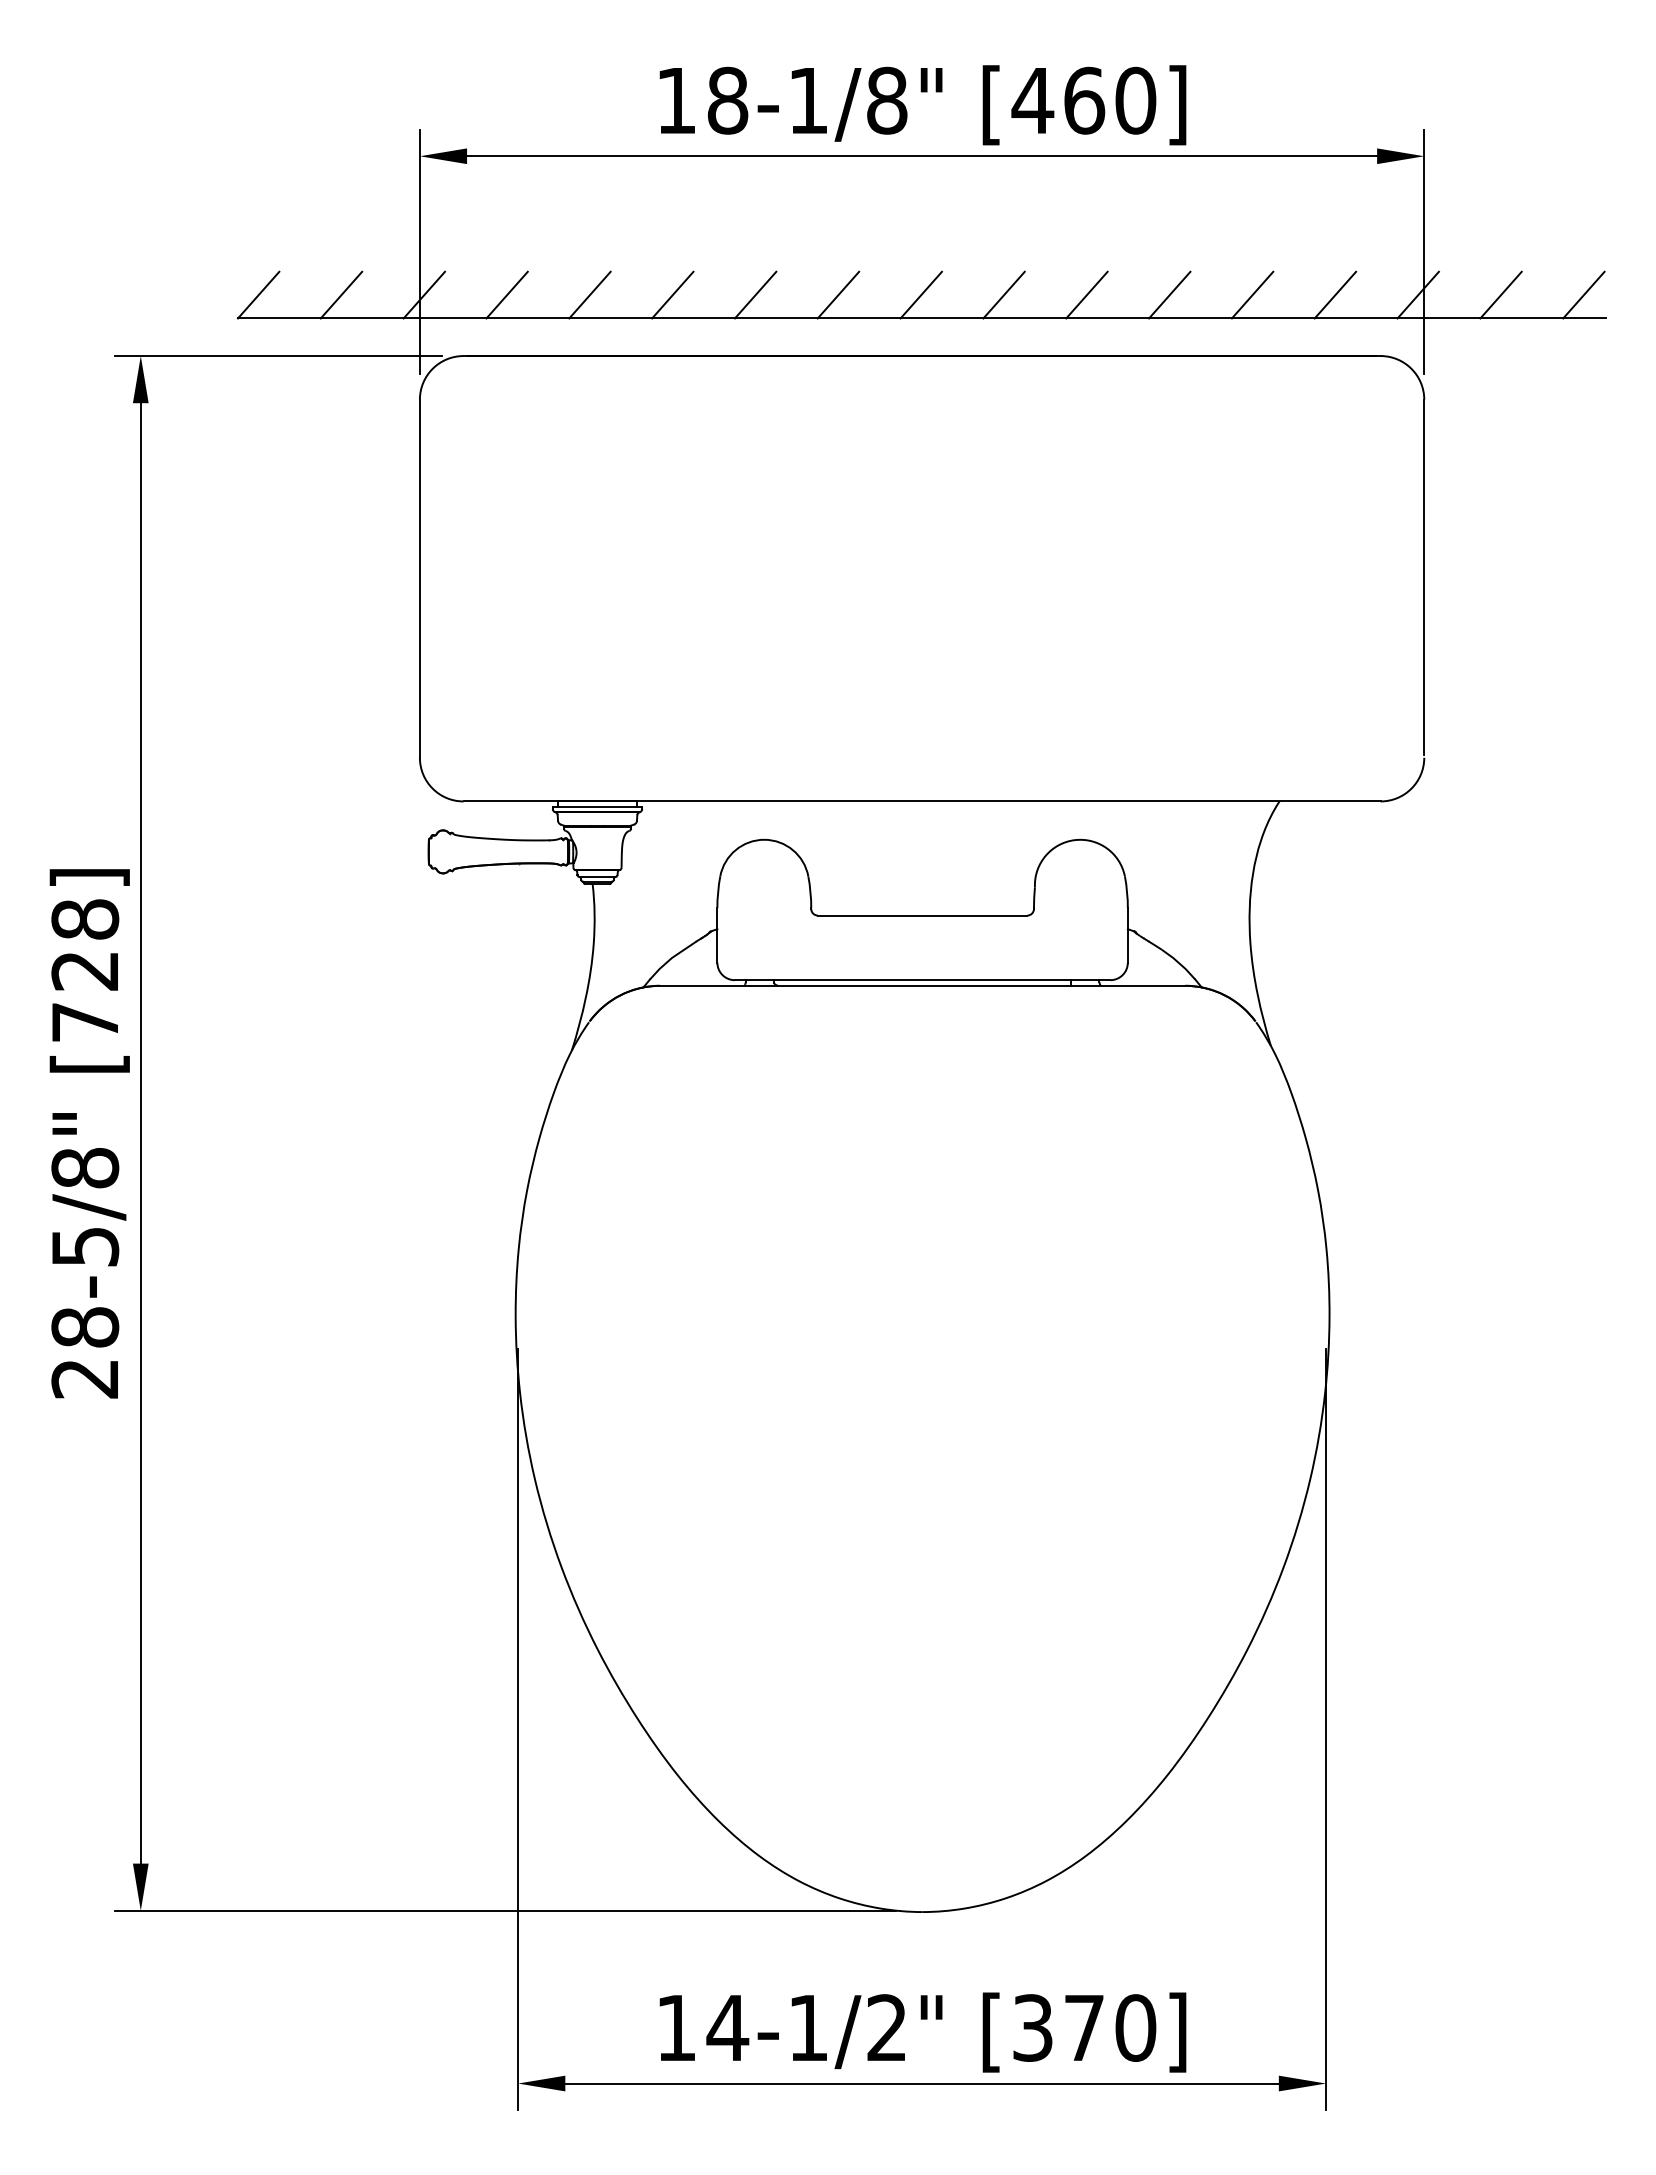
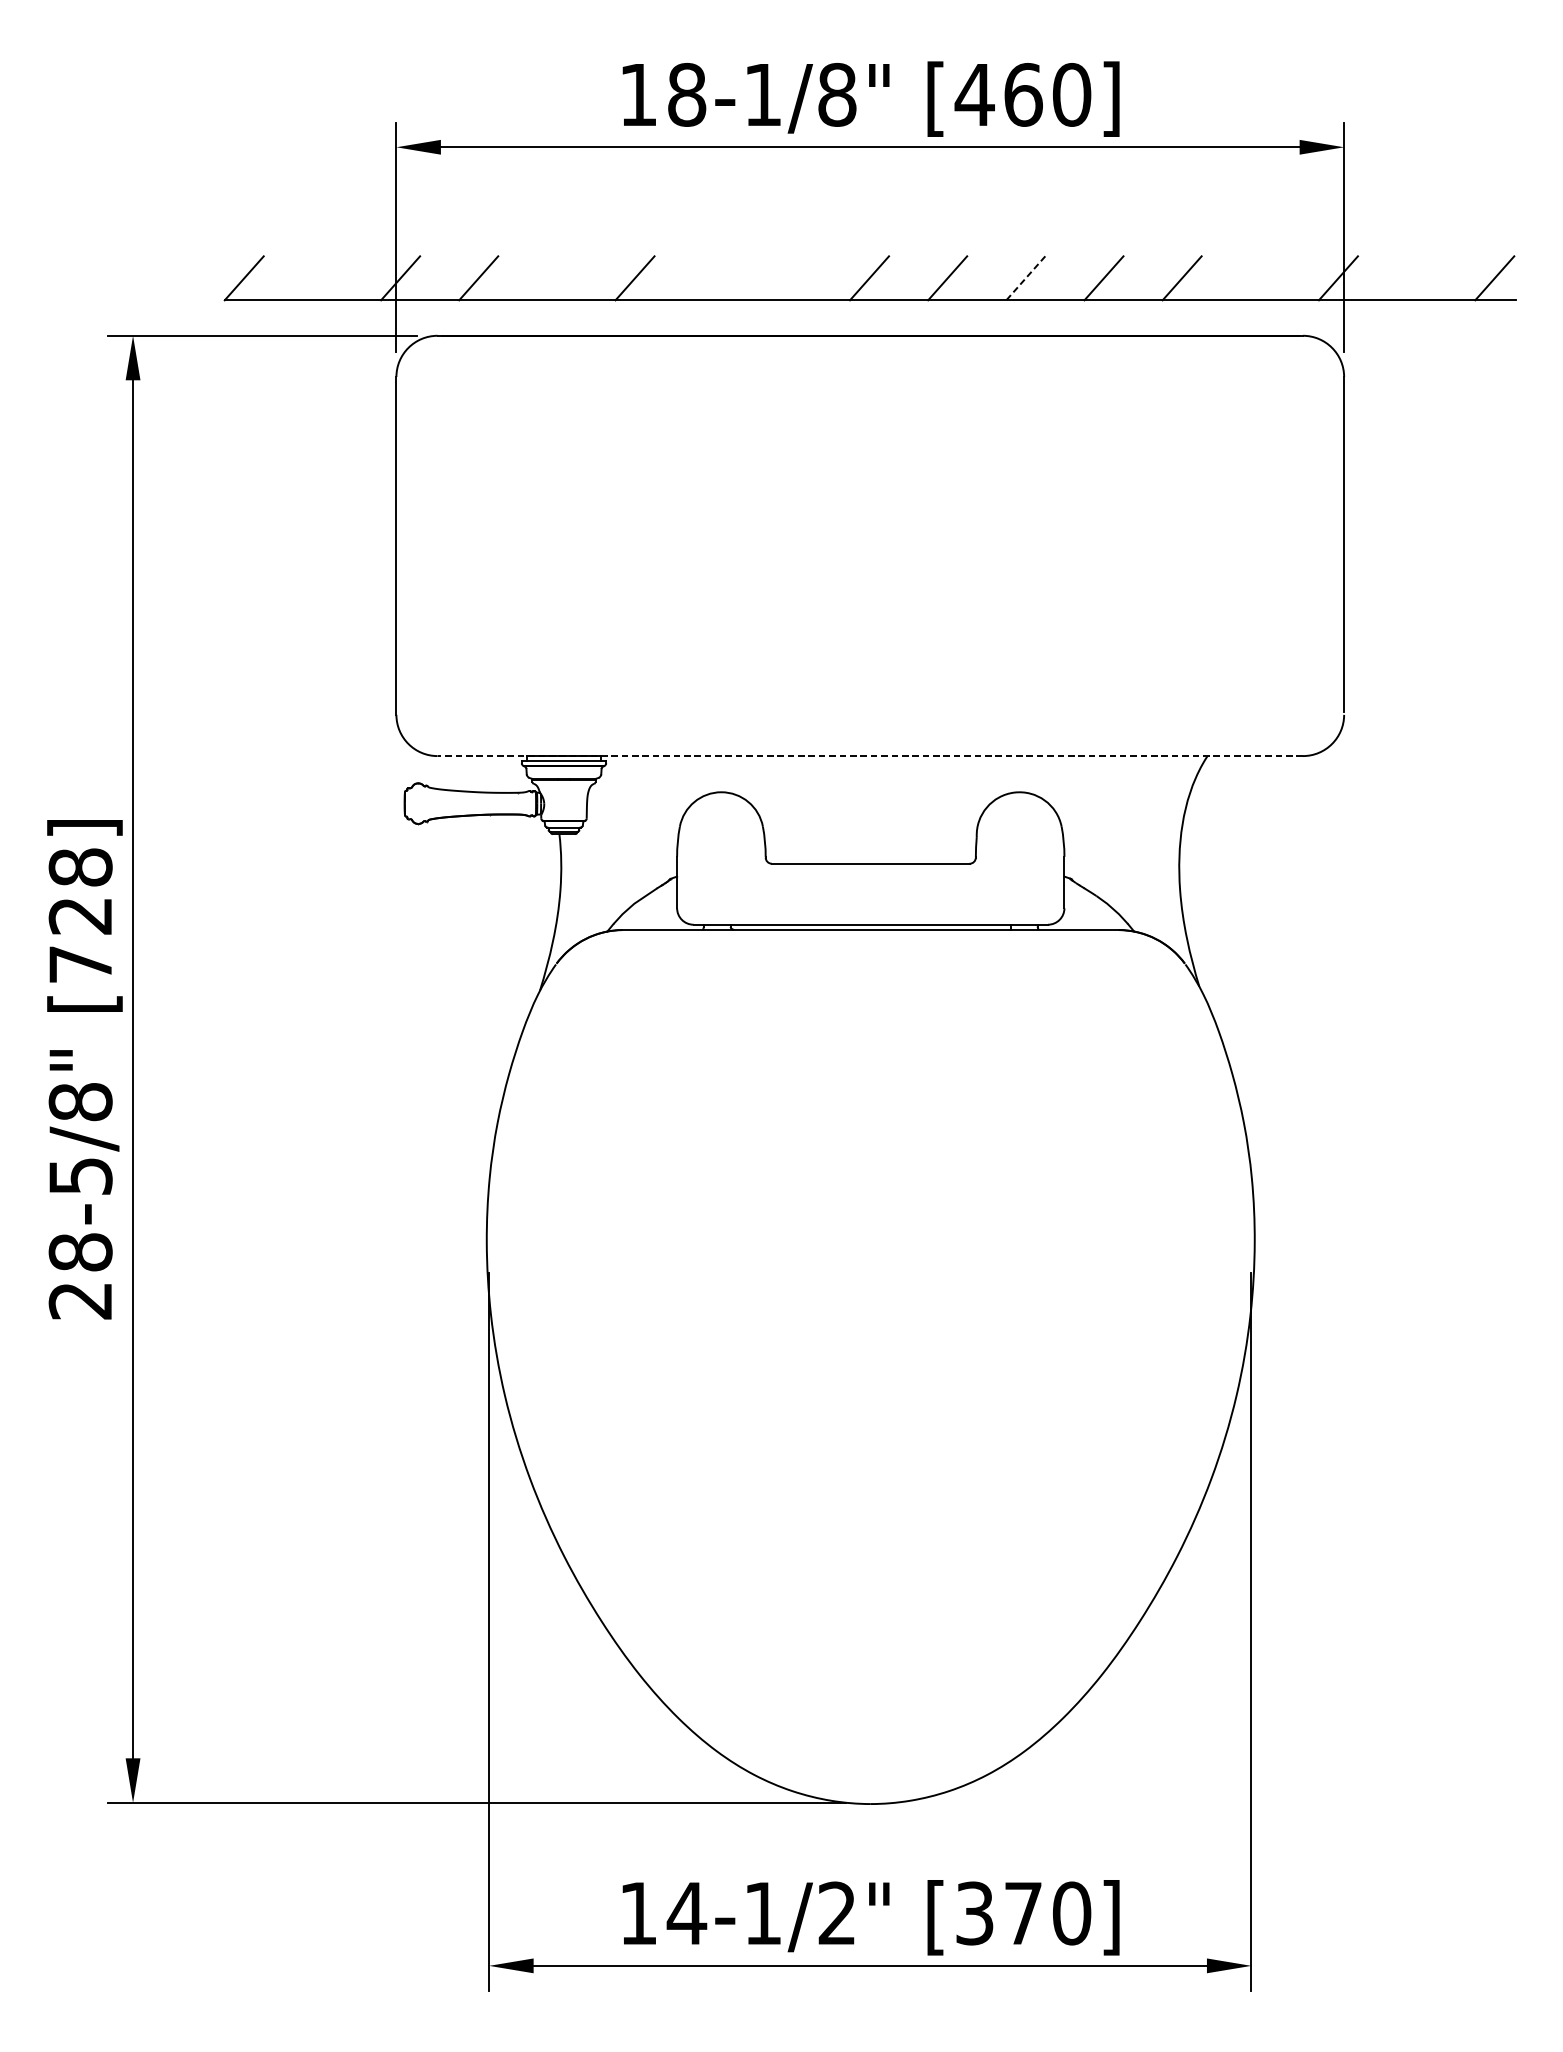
line: (341, 294) -> (322, 277), removed
line: (589, 294) -> (556, 277), removed
line: (755, 294) -> (713, 277), removed
line: (838, 294) -> (791, 277), removed
line: (1335, 294) -> (1260, 277), removed
line: (1500, 294) -> (1416, 277), removed
line: (1086, 295) -> (1025, 278), solid -> dashed
line: (922, 801) -> (870, 756), solid -> dashed

